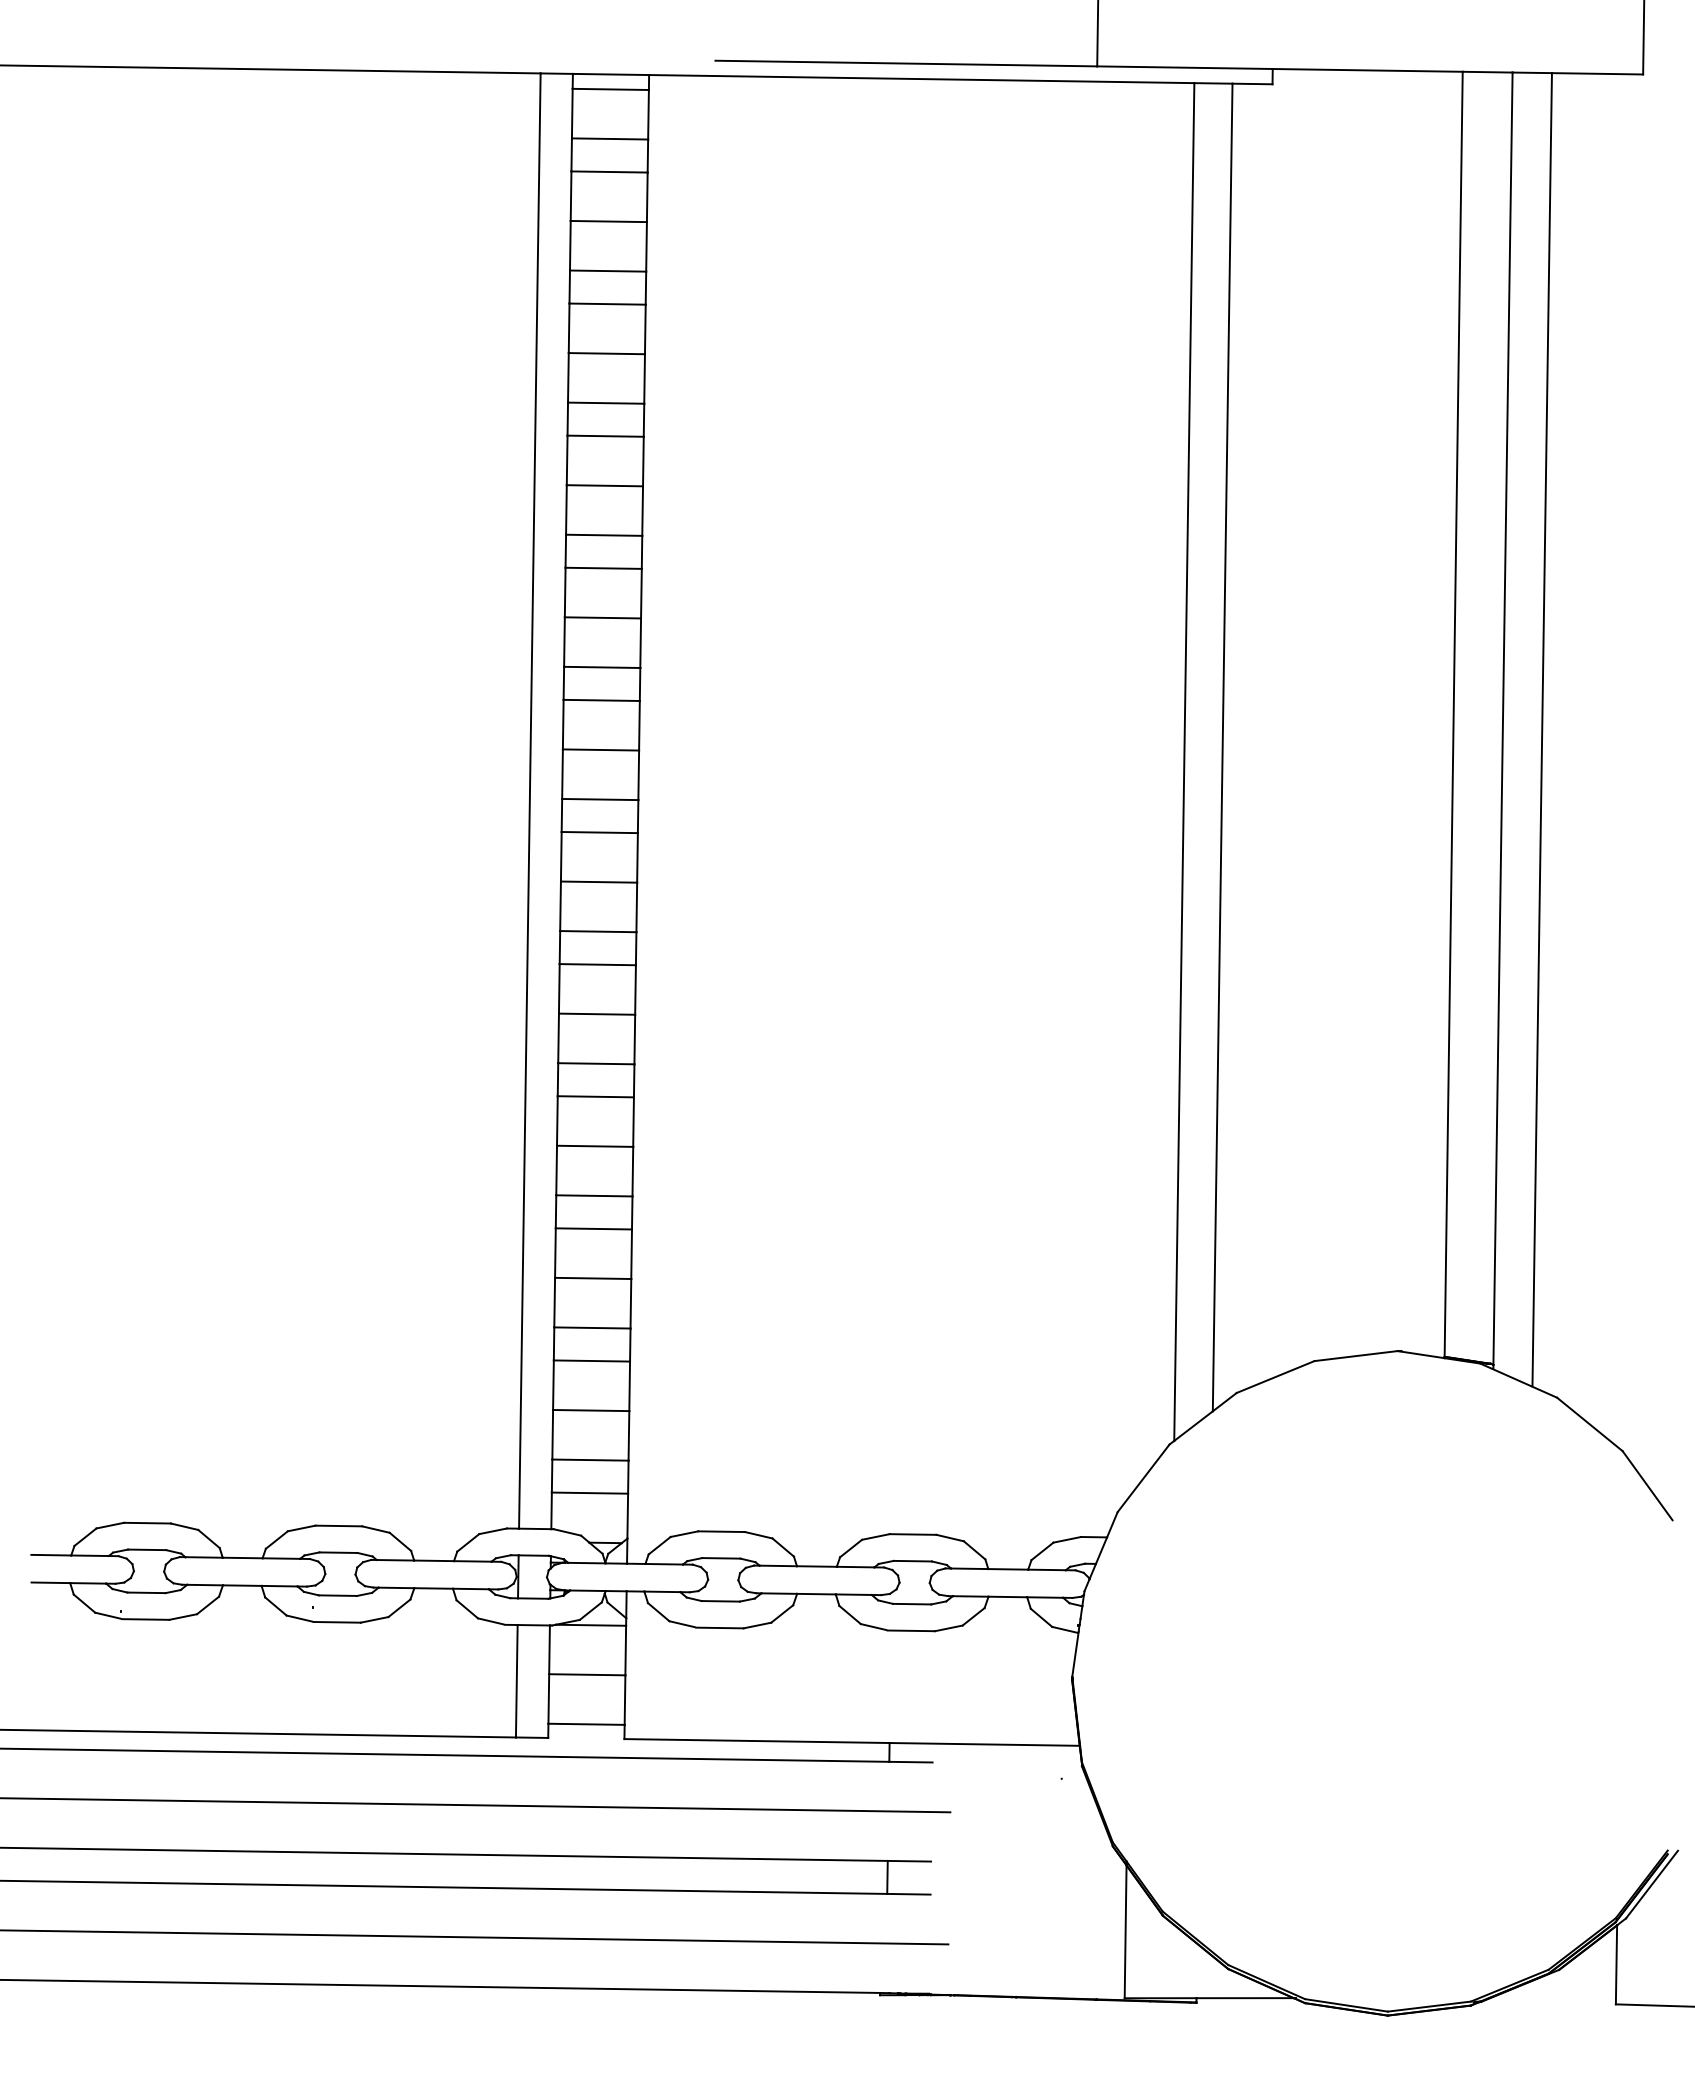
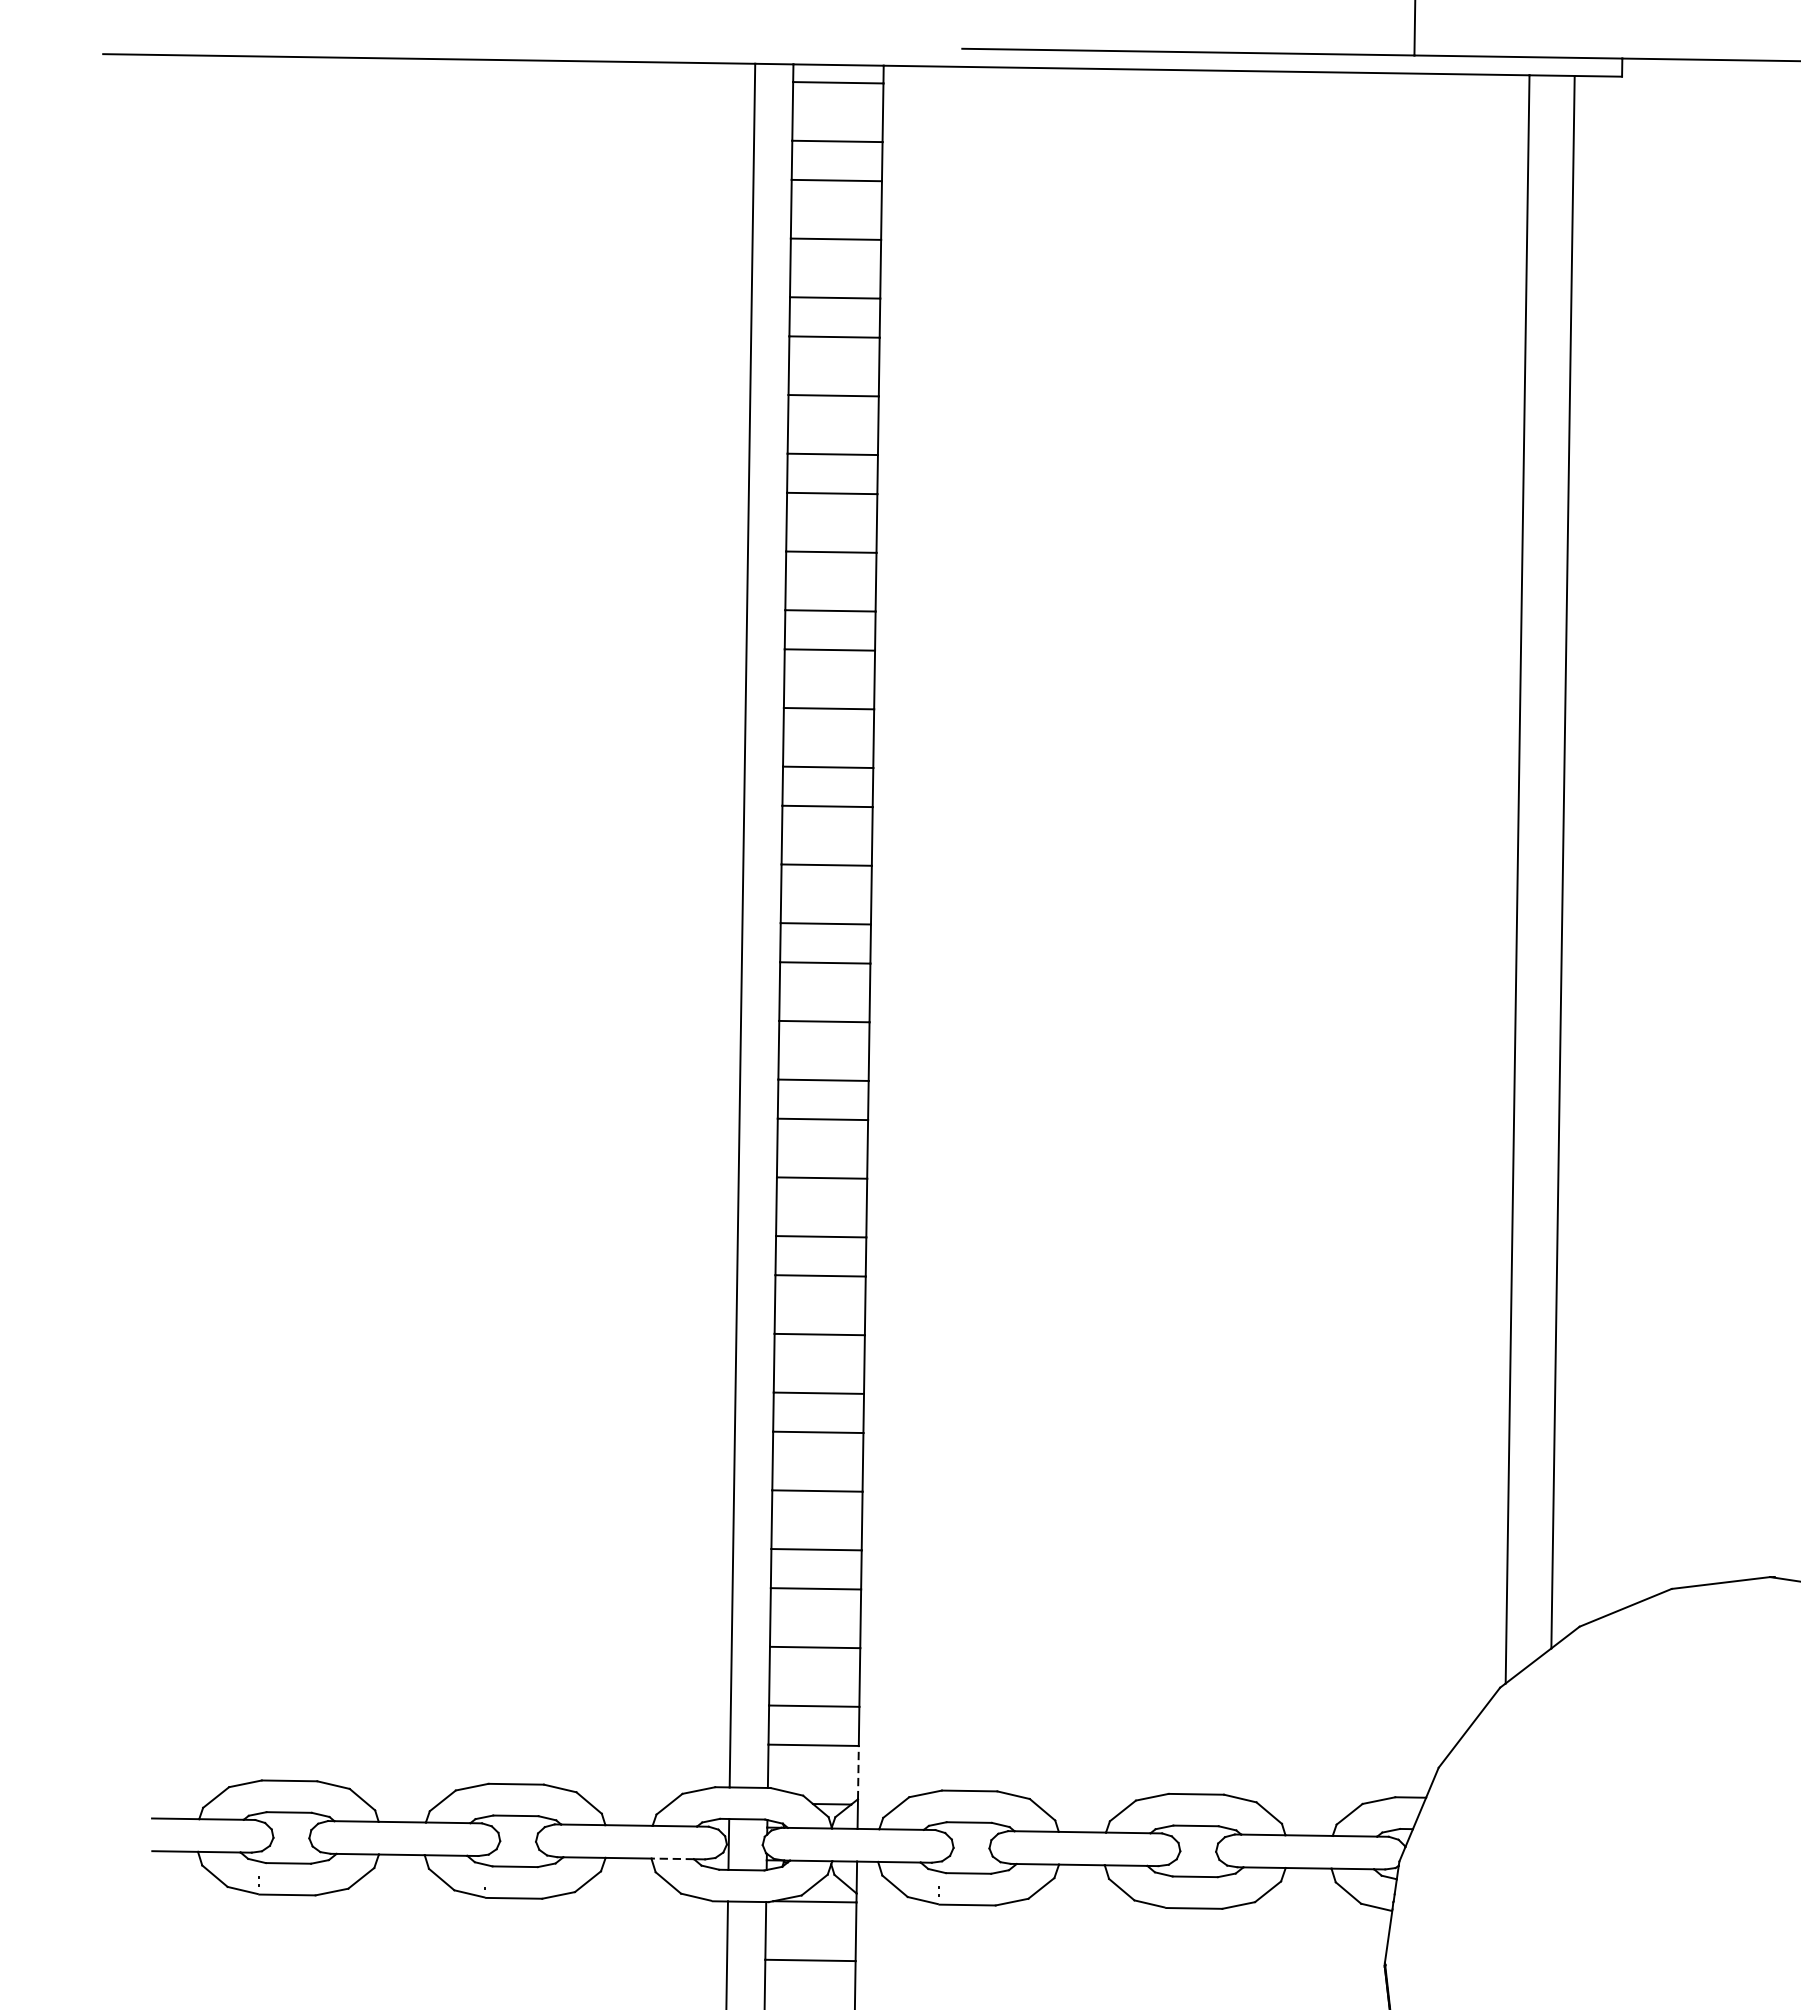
line: (627, 1515) -> (858, 1771), solid -> dashed
line: (470, 1589) -> (672, 1859), solid -> dashed

